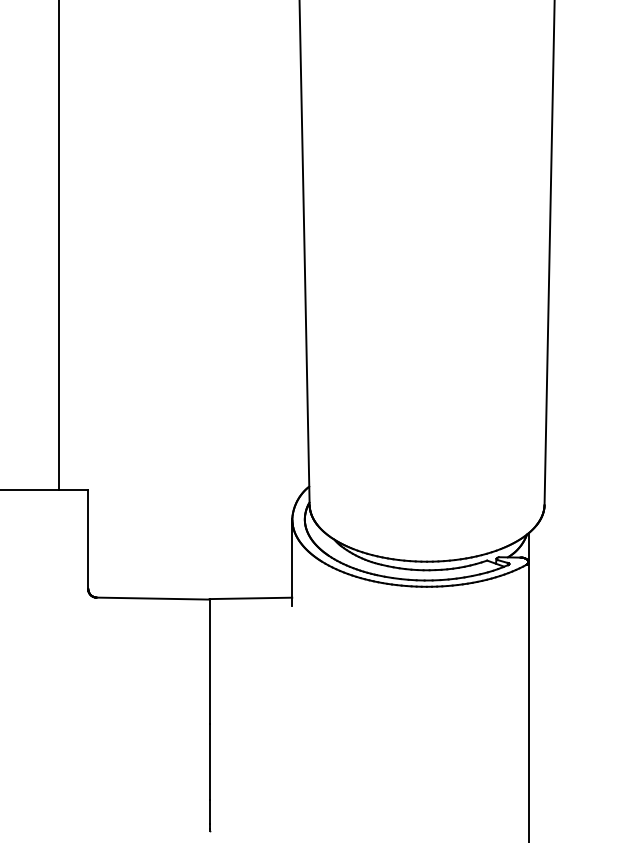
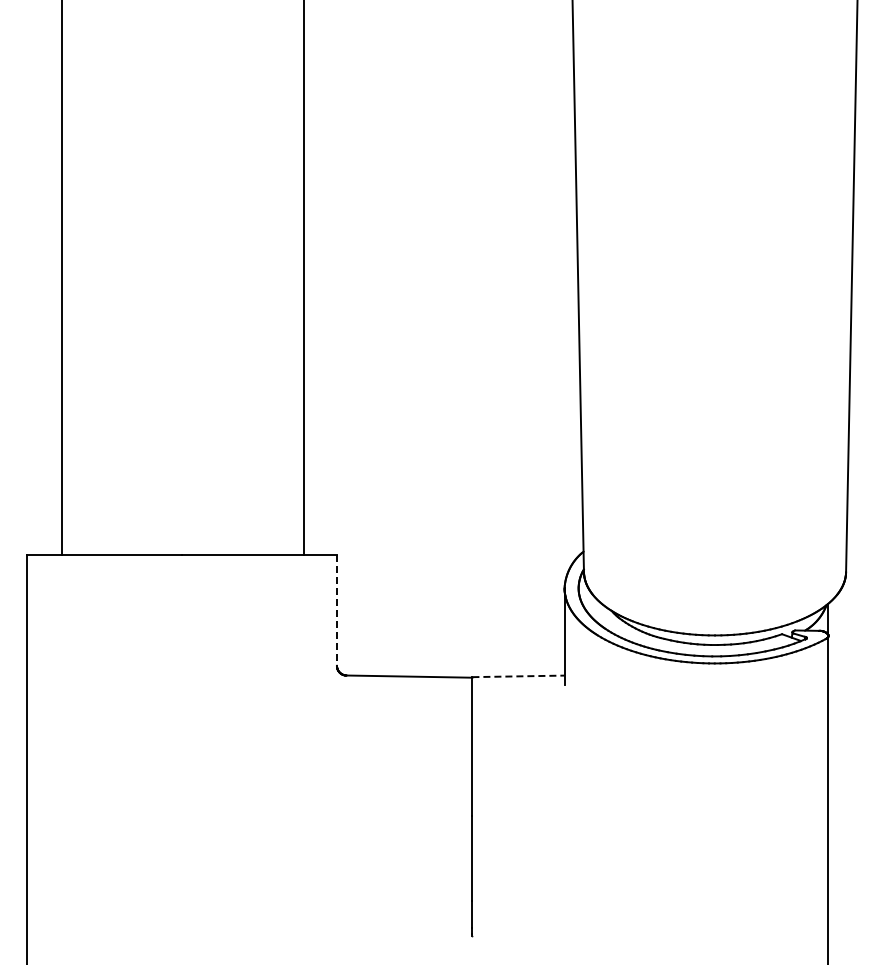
line: (87, 539) -> (336, 610), solid -> dashed
line: (250, 598) -> (518, 676), solid -> dashed

